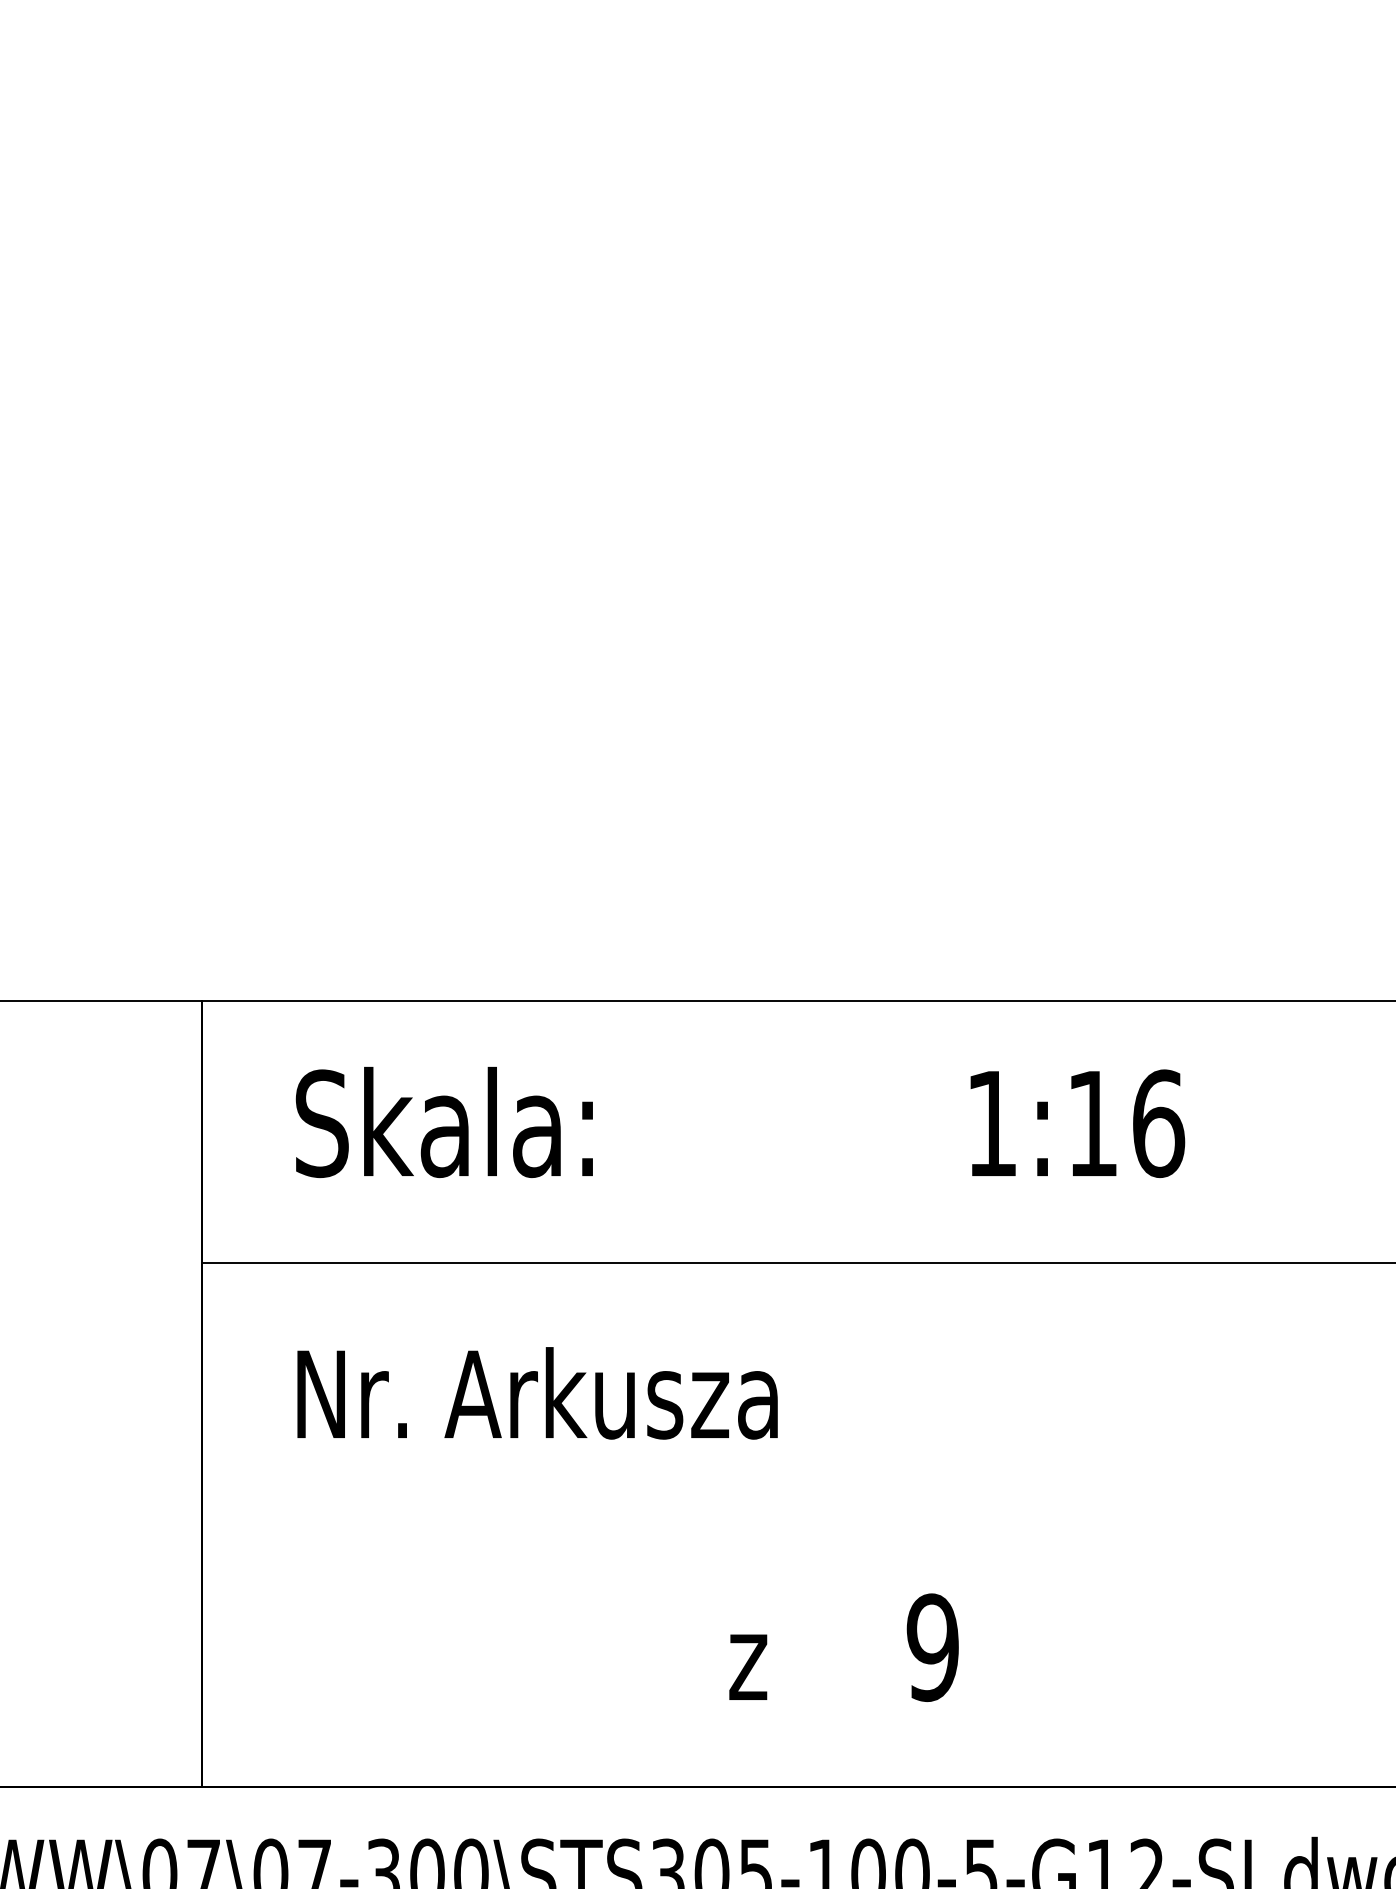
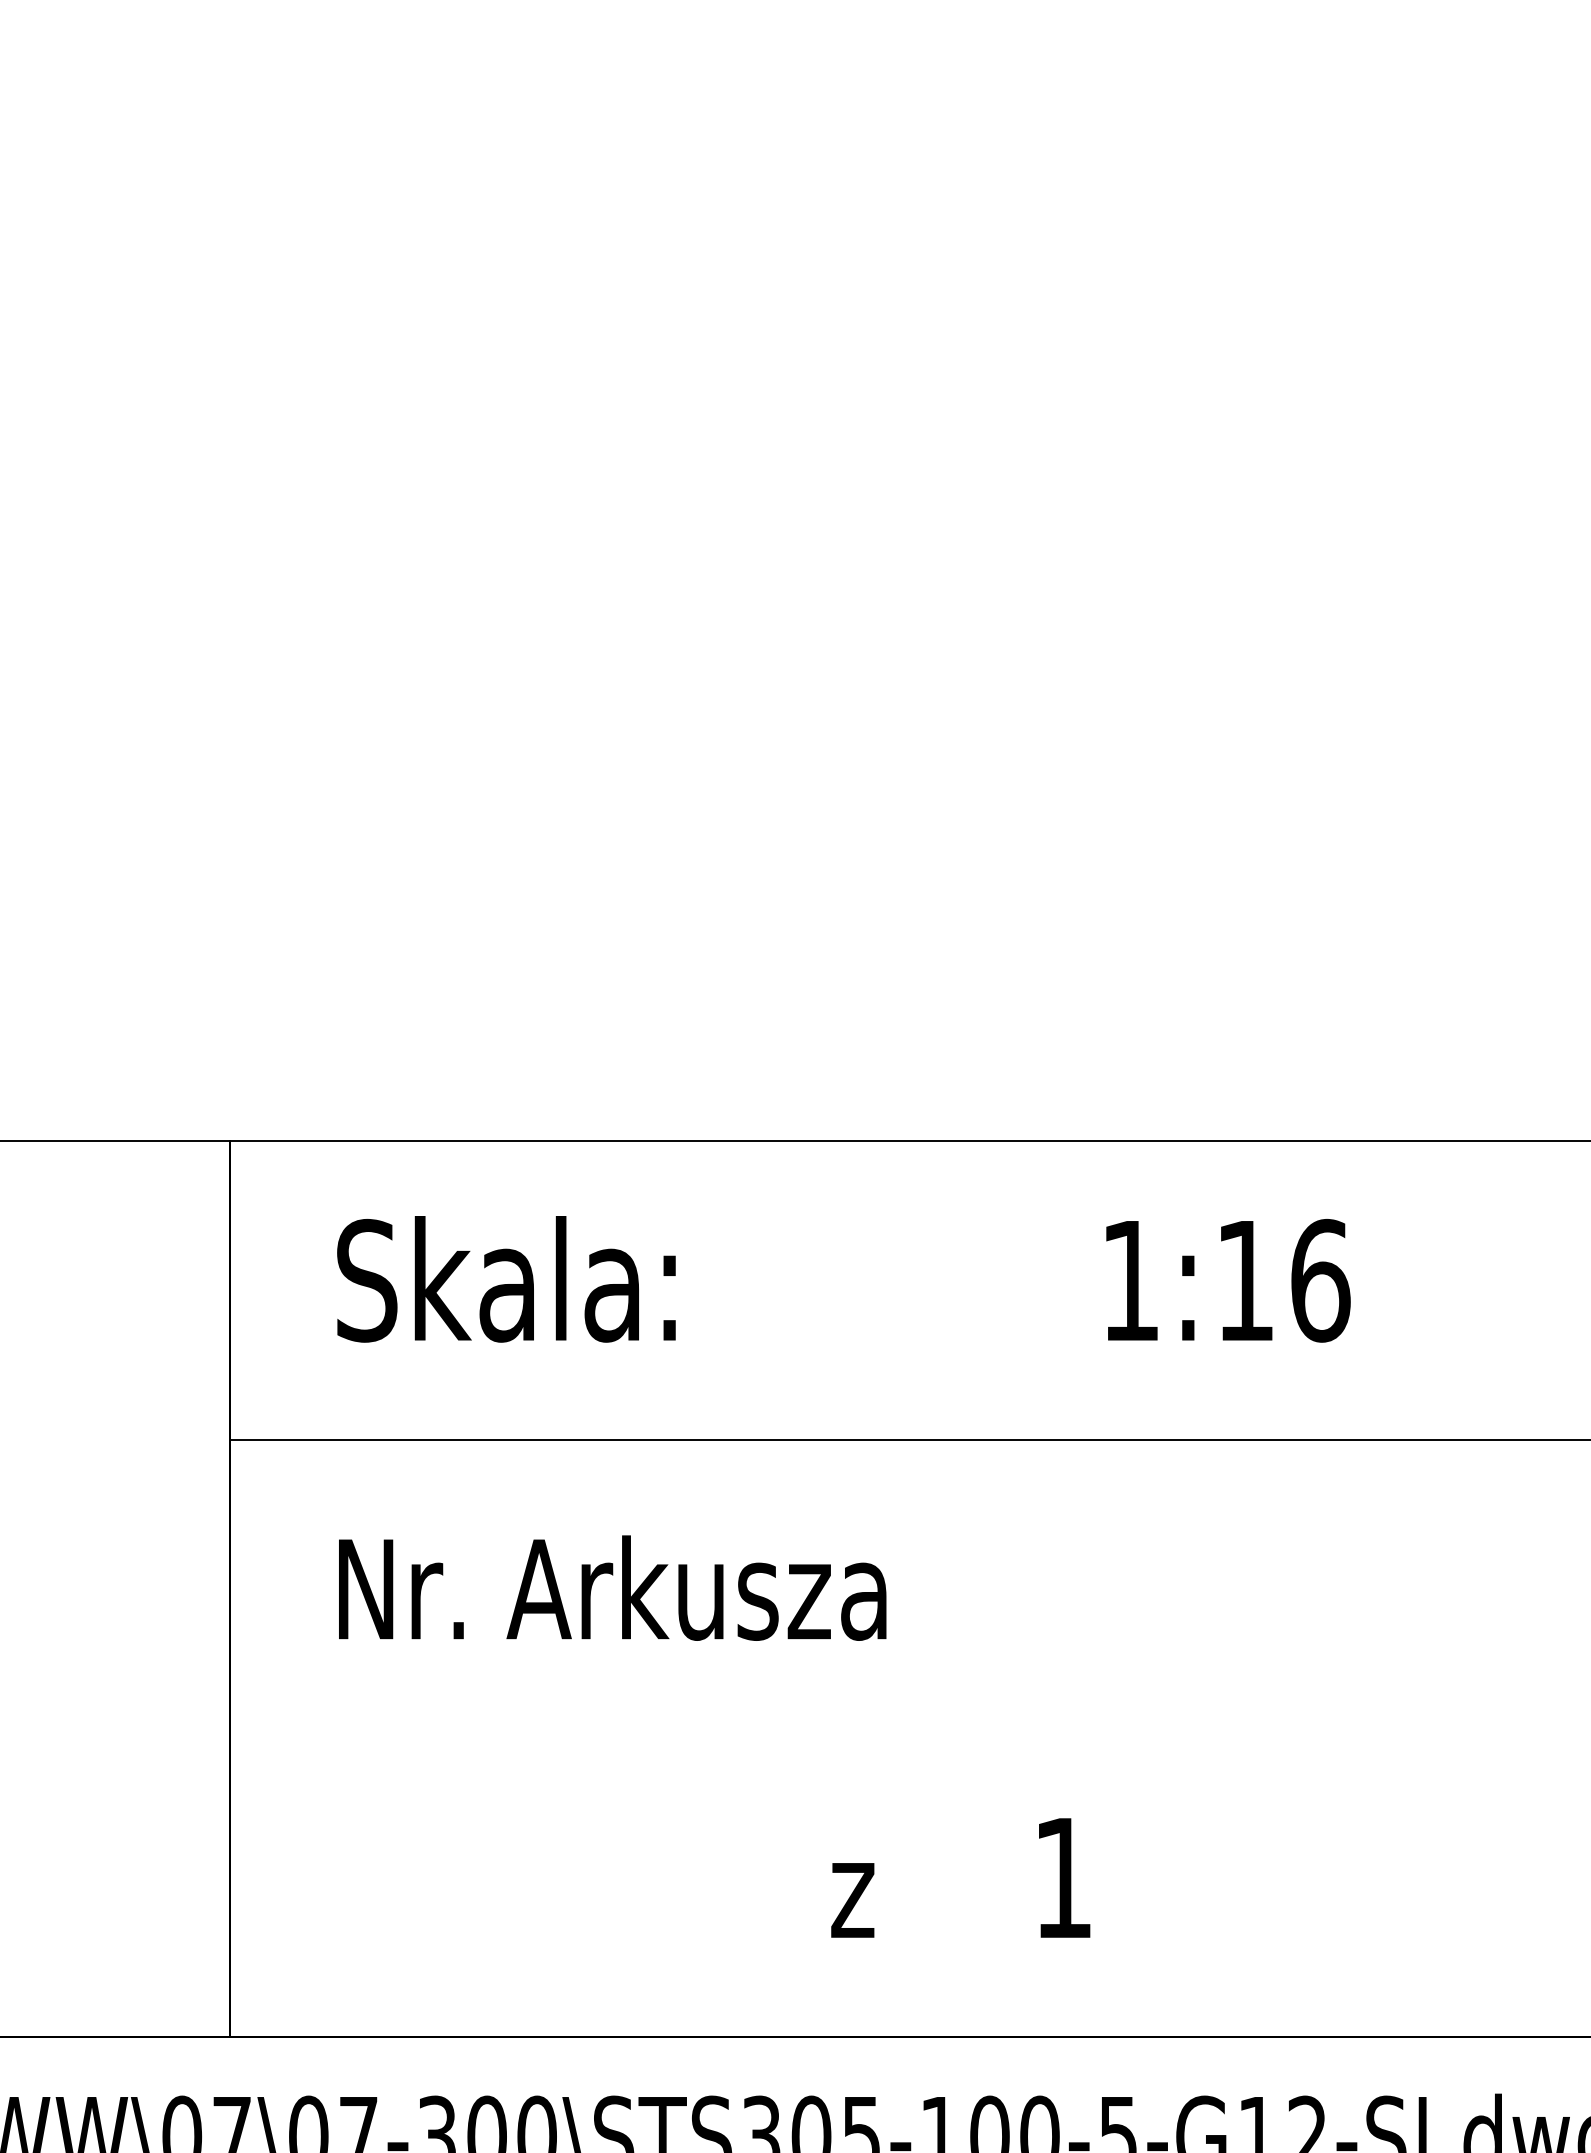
text: (932, 1647) -> (1062, 1877), 9 -> 1

